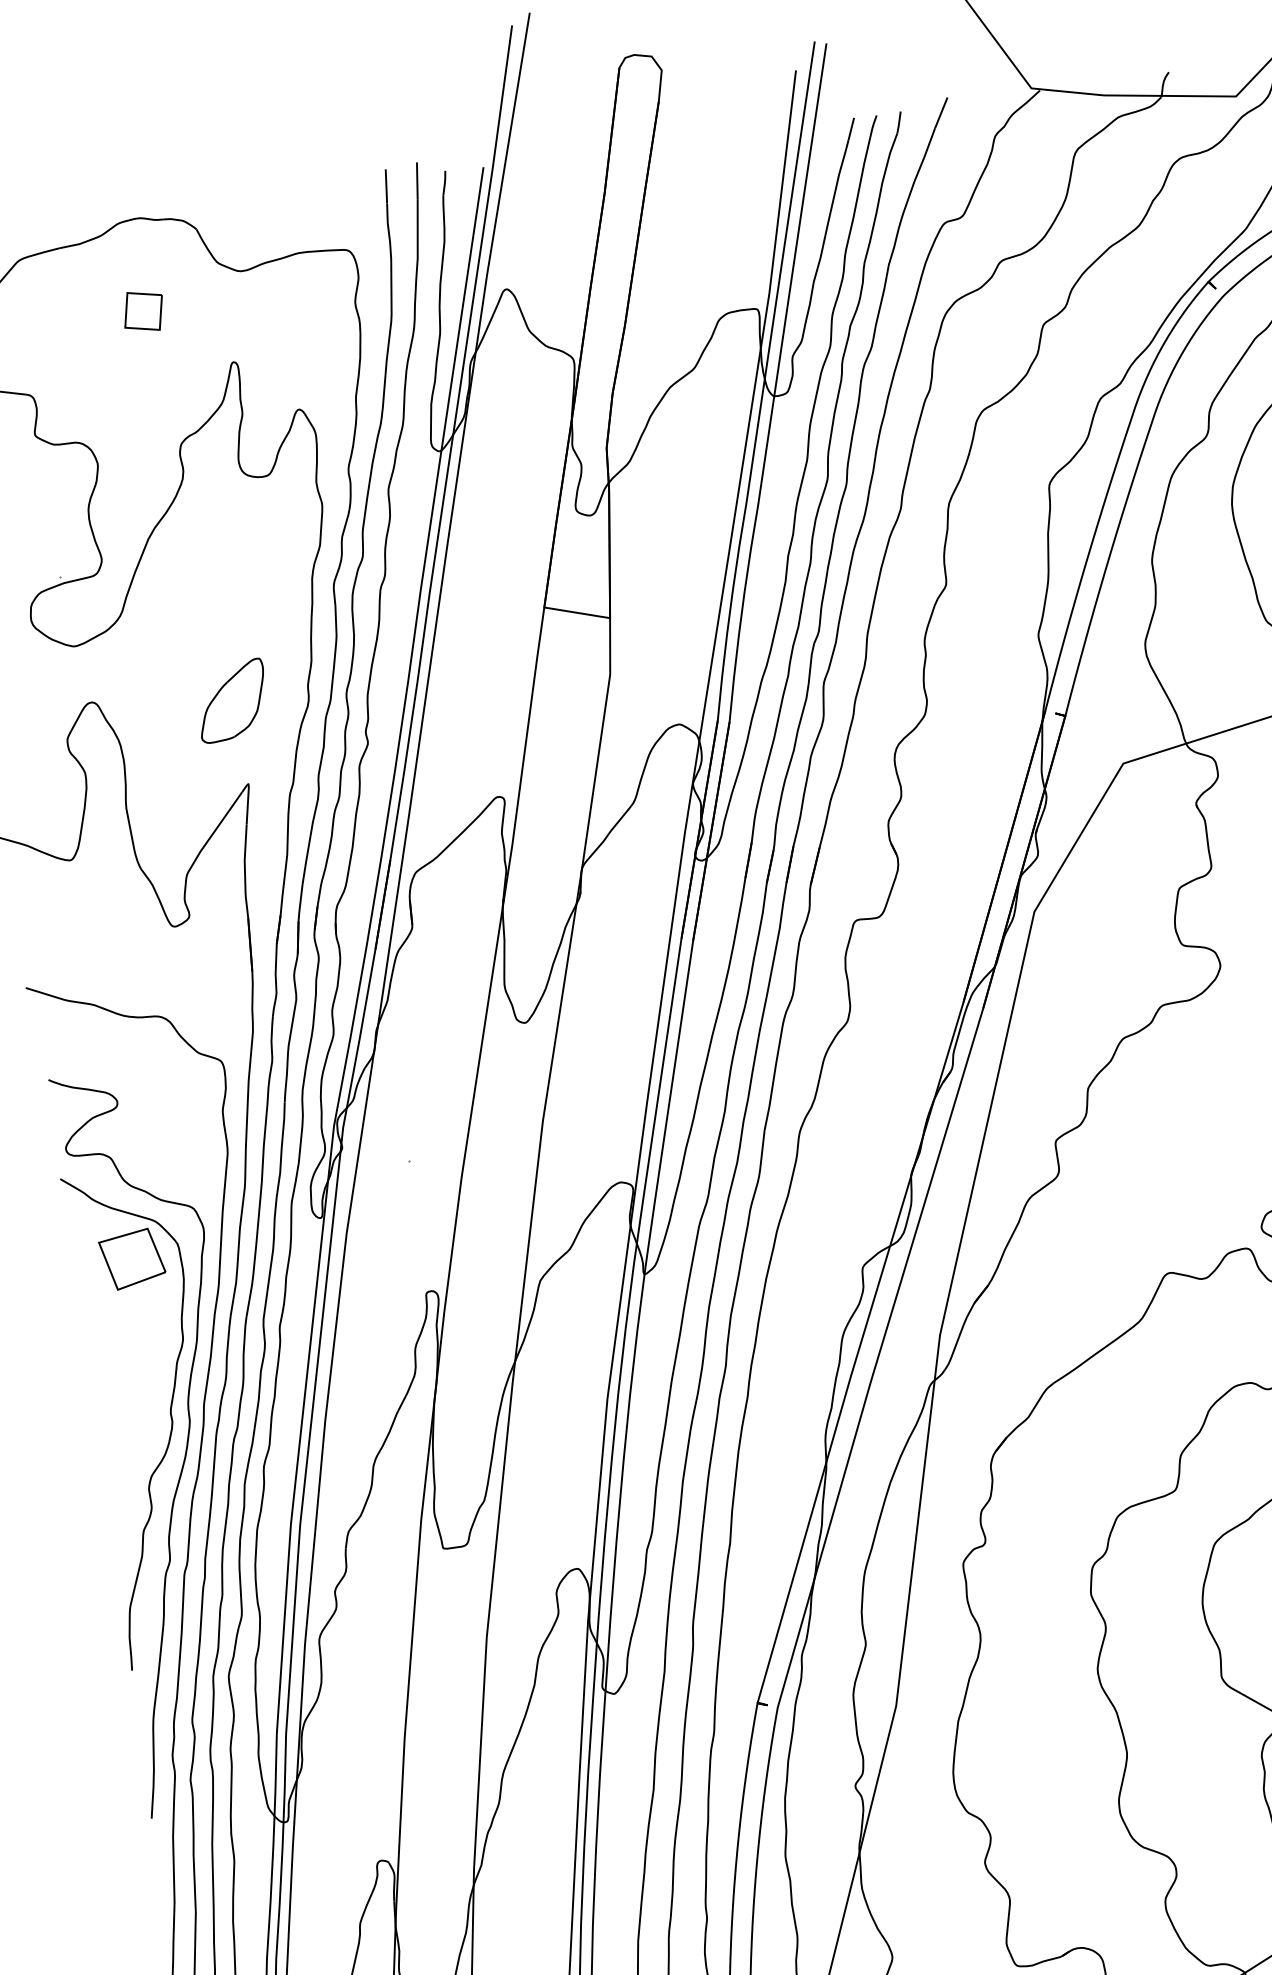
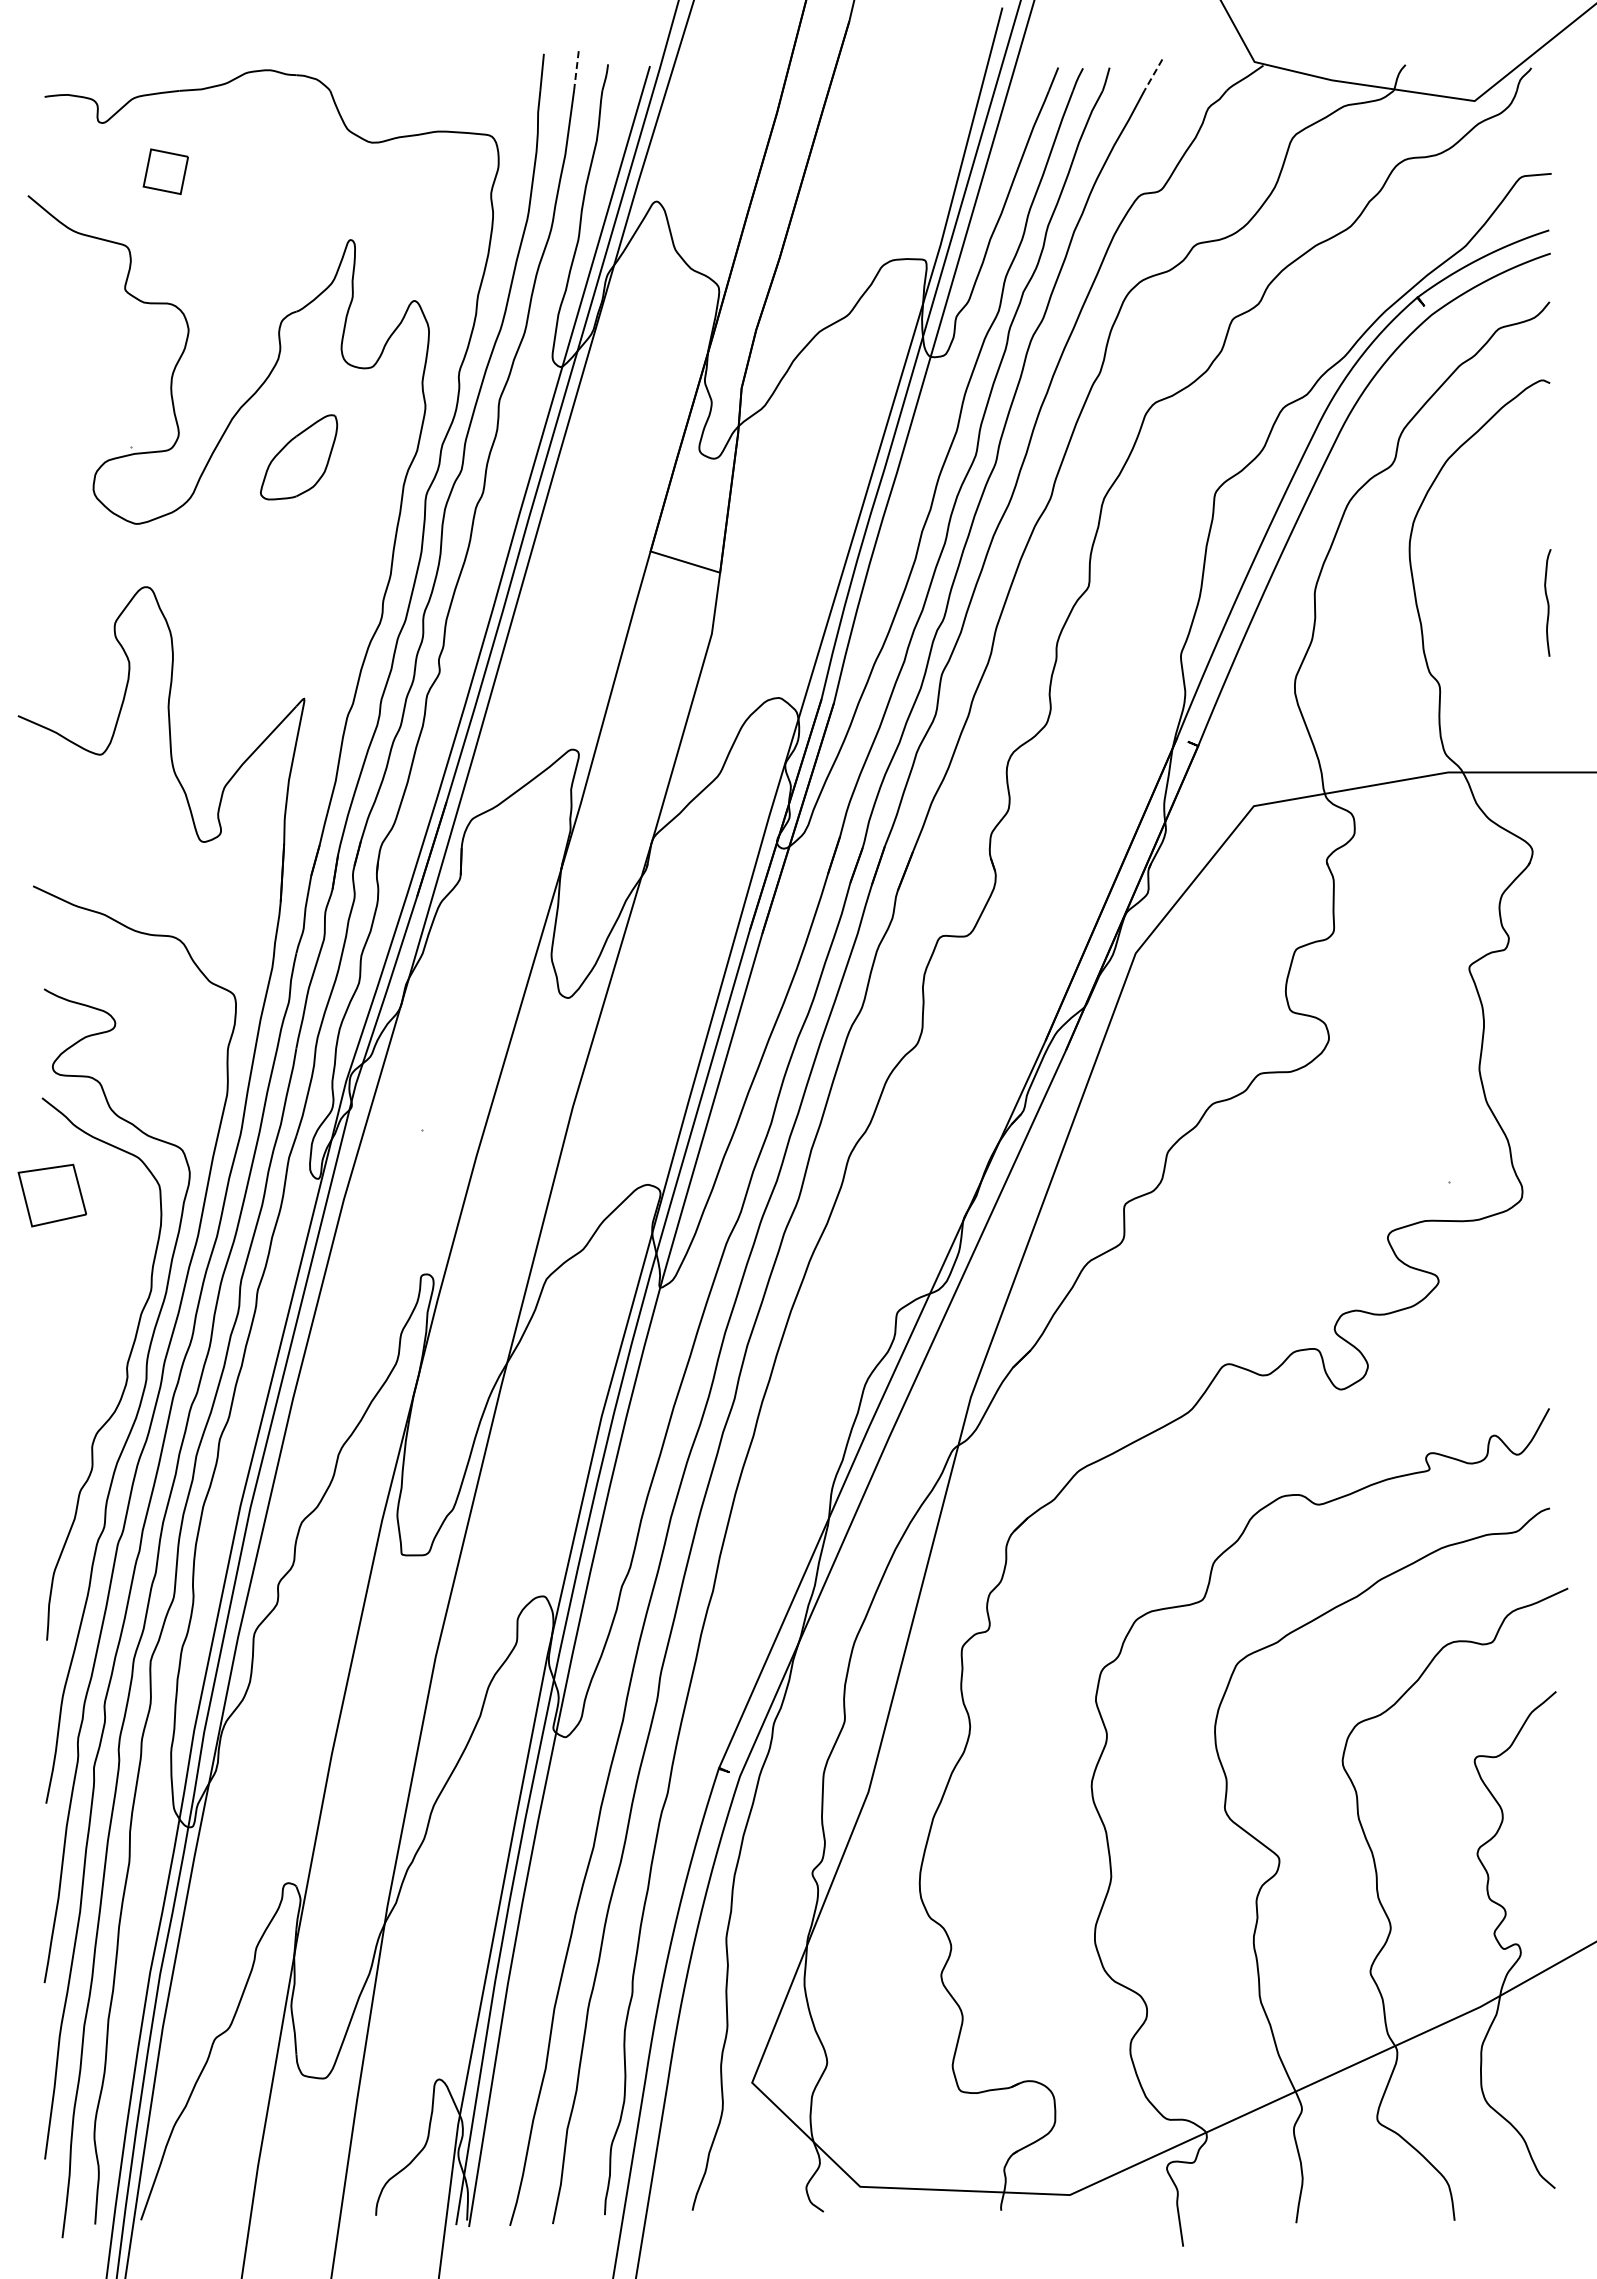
line: (941, 113) -> (1153, 75), solid -> dashed
line: (417, 180) -> (576, 70), solid -> dashed
part: (143, 311) -> (165, 171), moved
part: (232, 701) -> (299, 457), moved
part: (131, 1259) -> (51, 1195), moved

